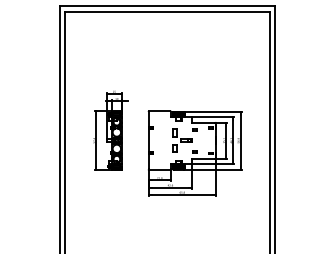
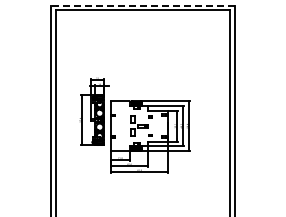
line: (168, 6) -> (143, 5), solid -> dashed
part: (195, 152) -> (150, 136), moved

